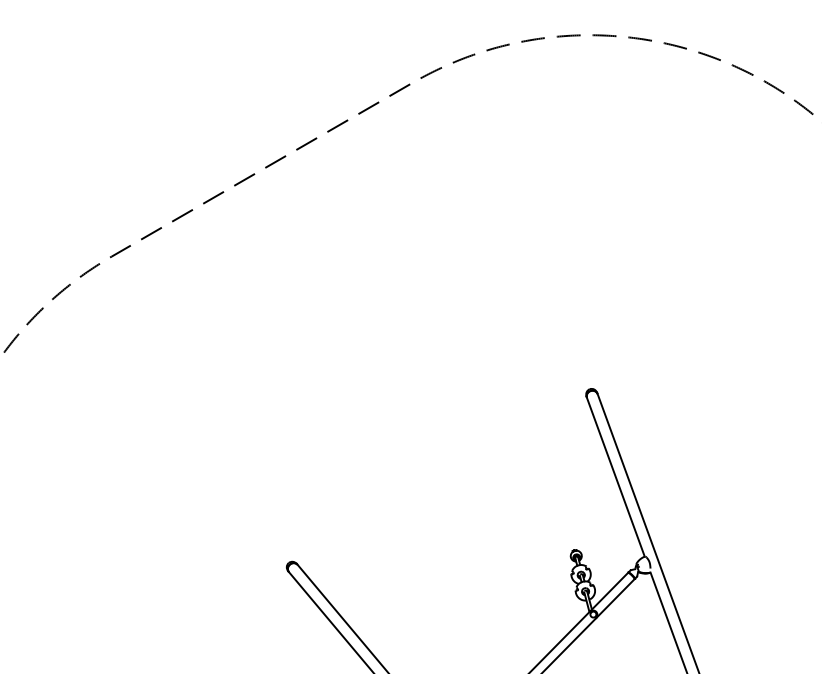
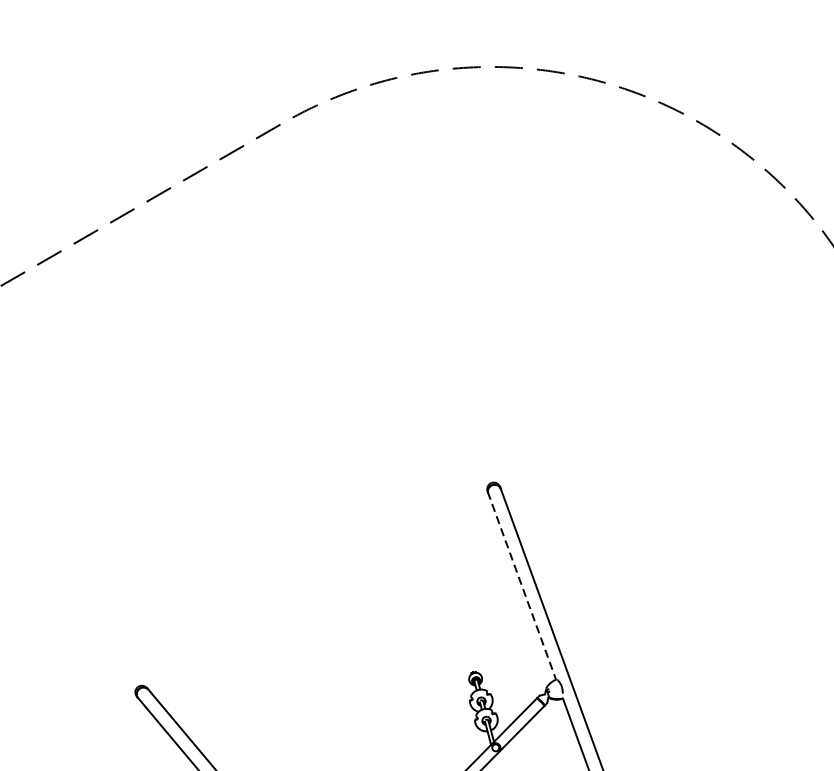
line: (615, 477) -> (521, 586), solid -> dashed

